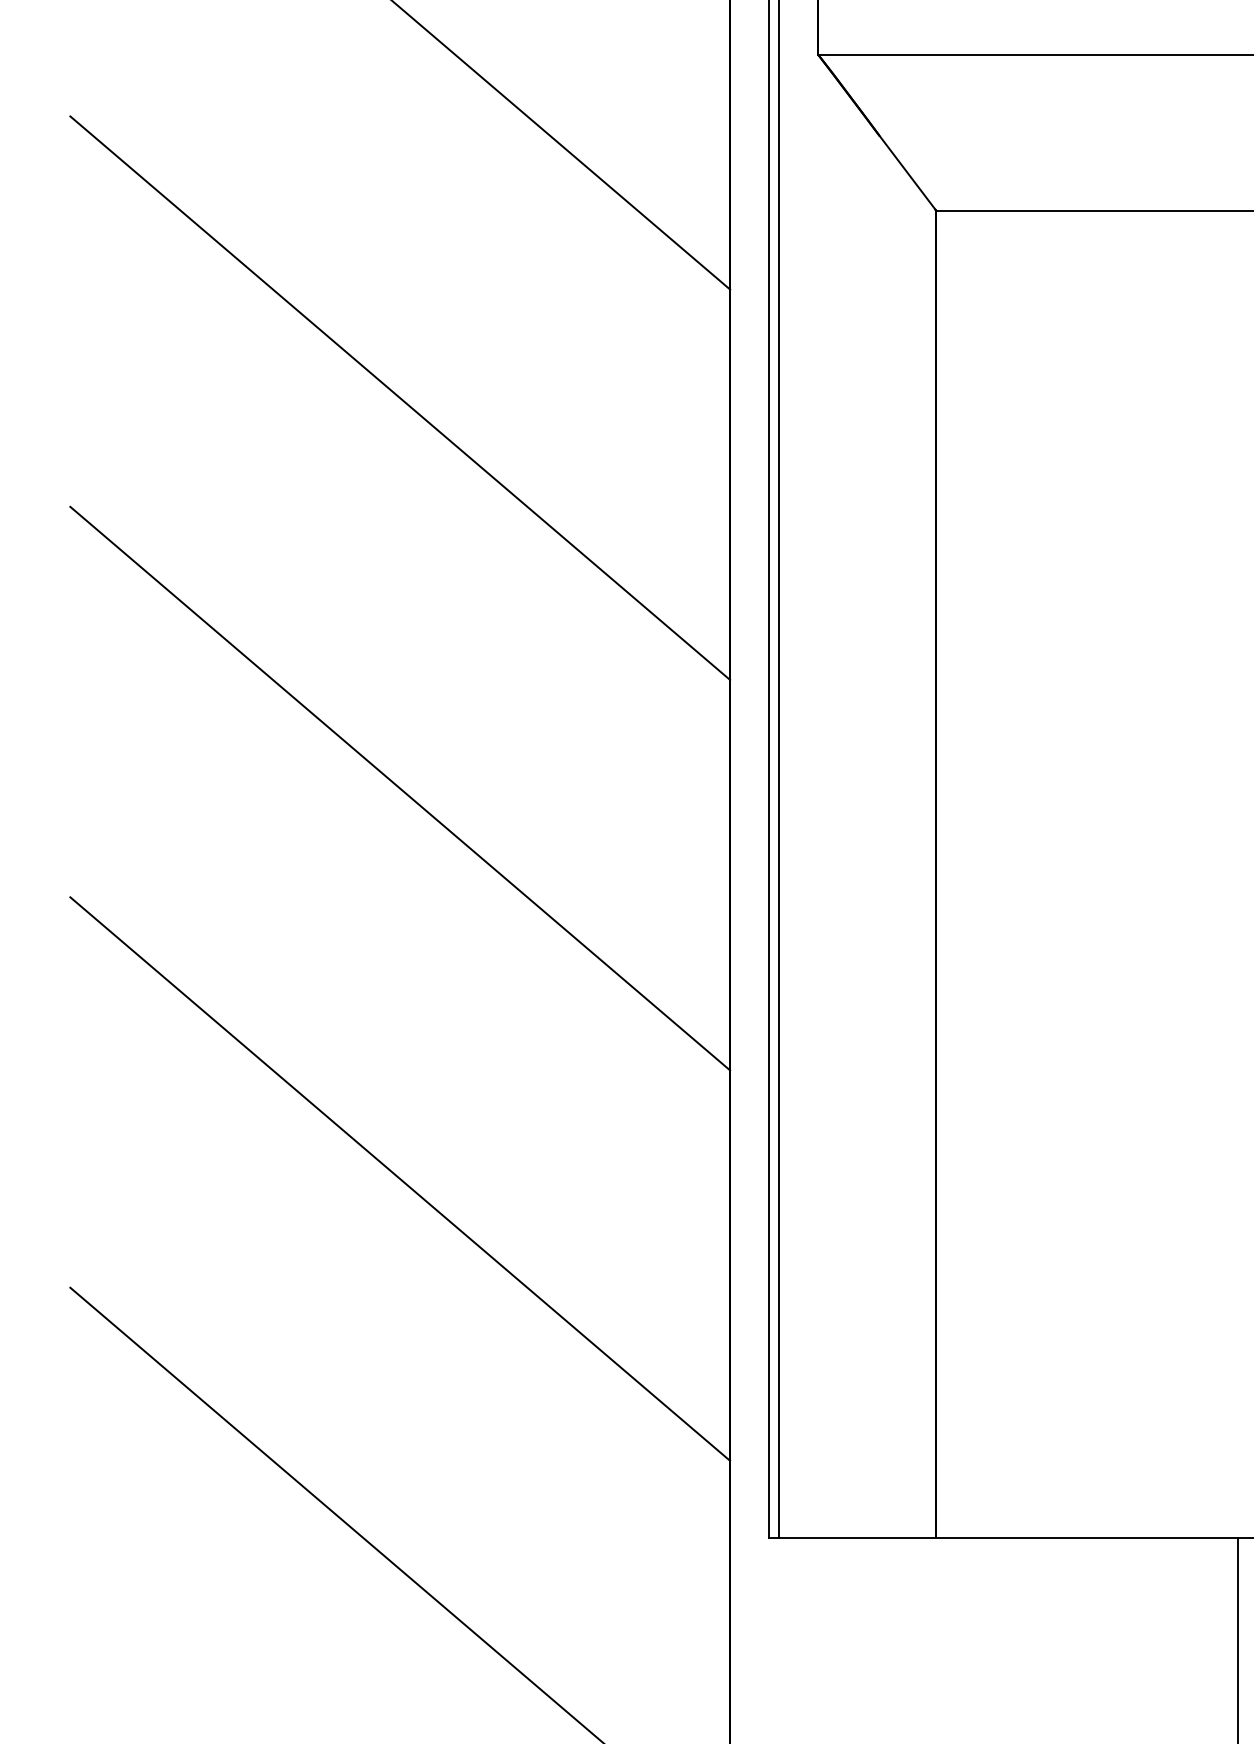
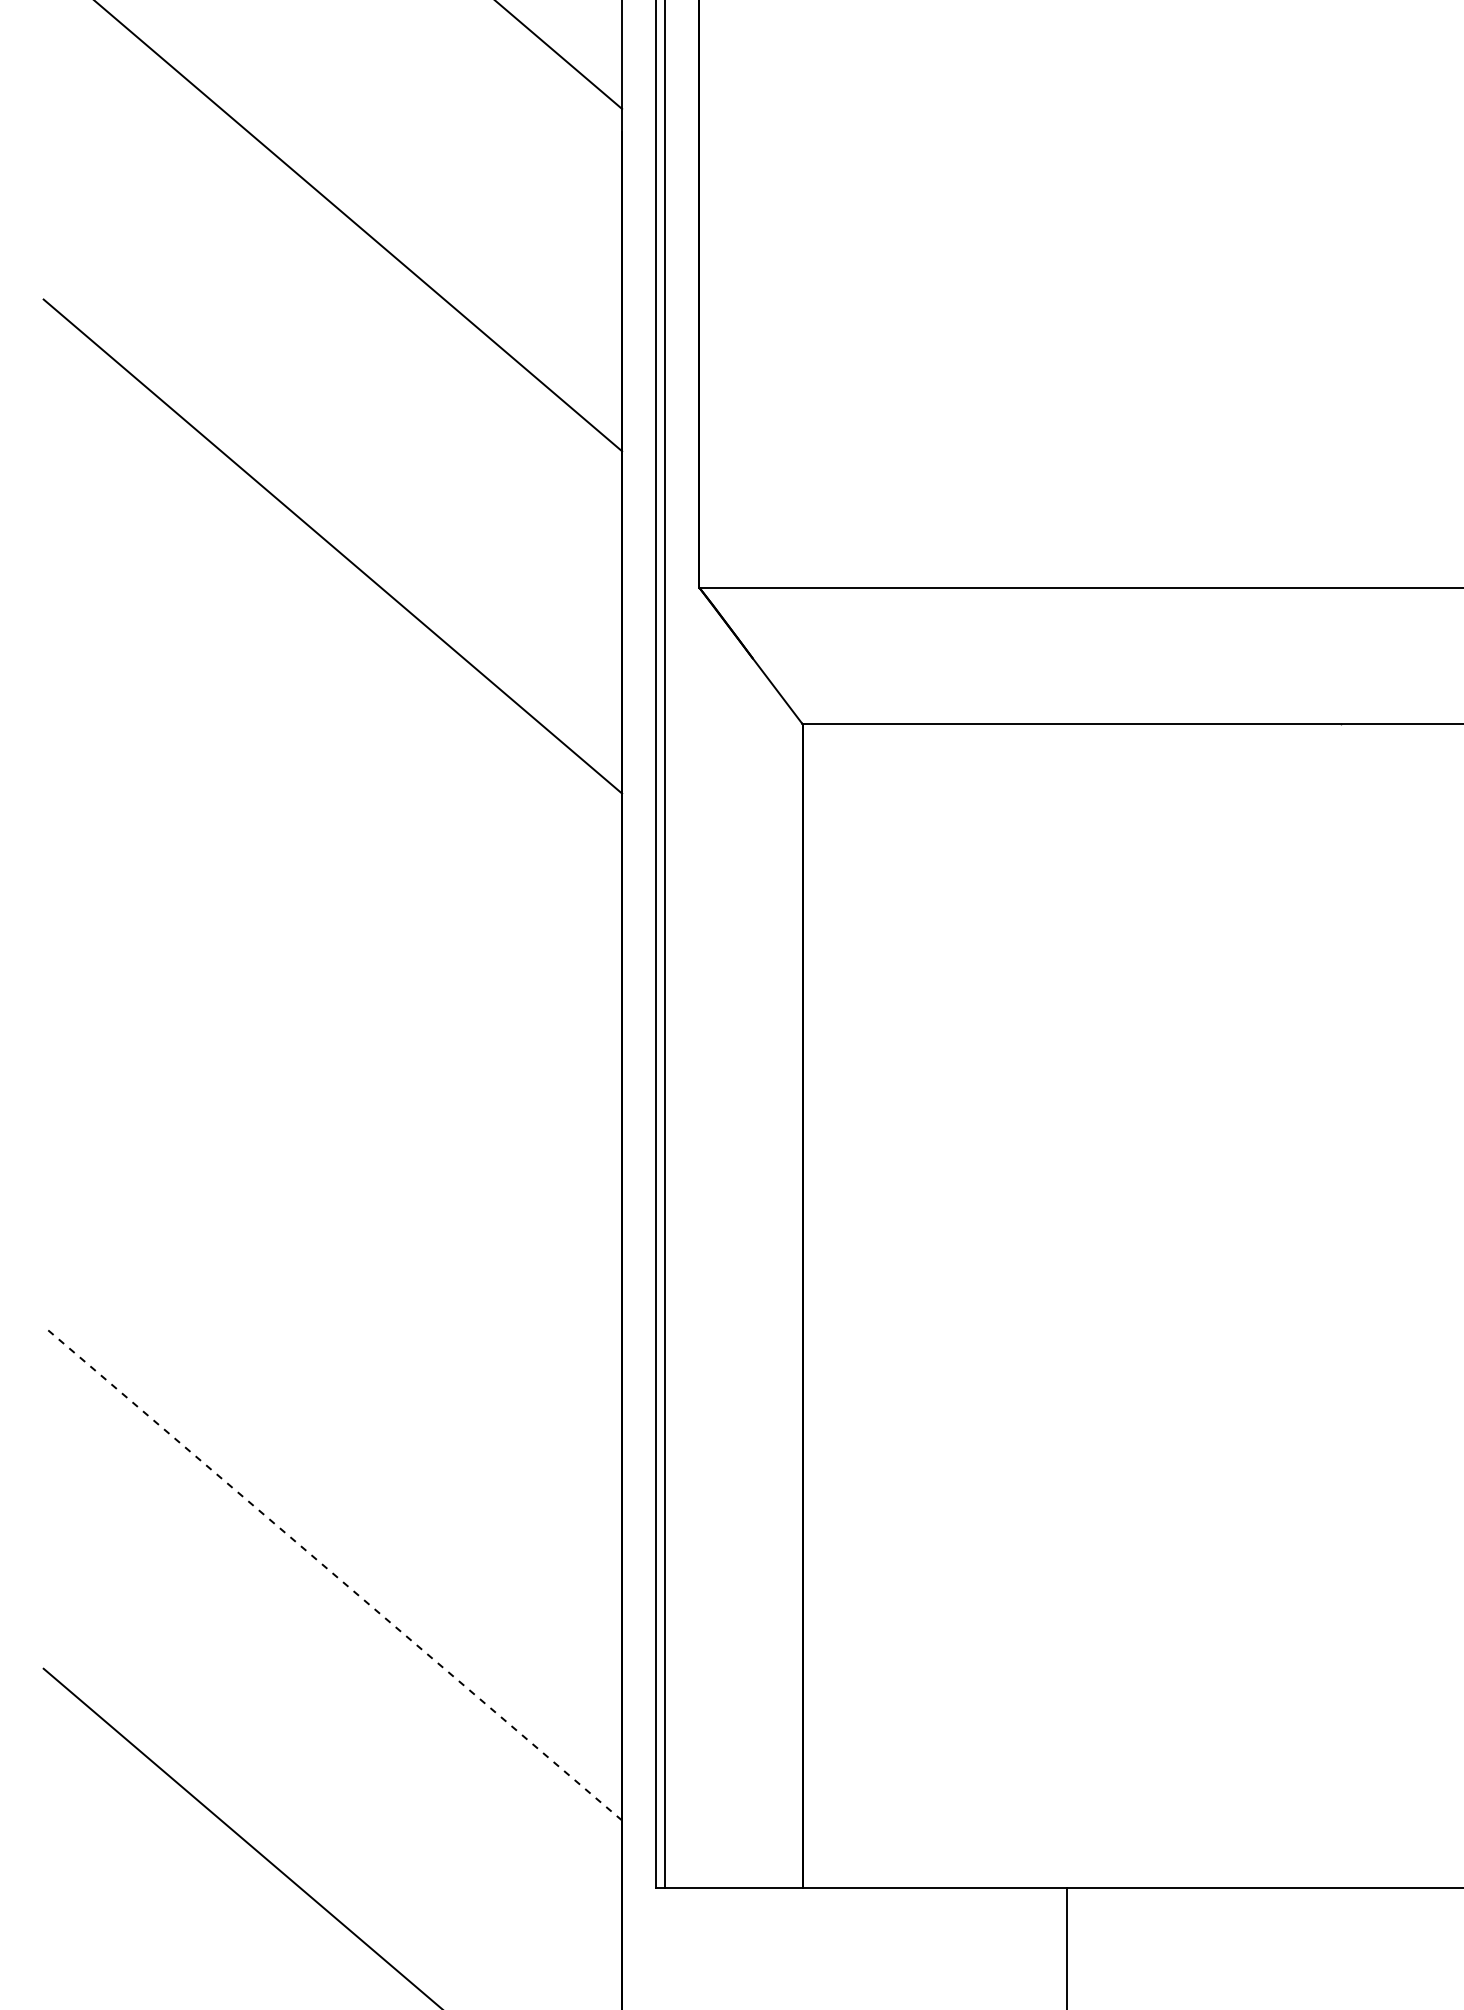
line: (399, 397) -> (332, 888), removed
line: (399, 789) -> (332, 1231), removed
line: (399, 1179) -> (332, 1573), solid -> dashed

